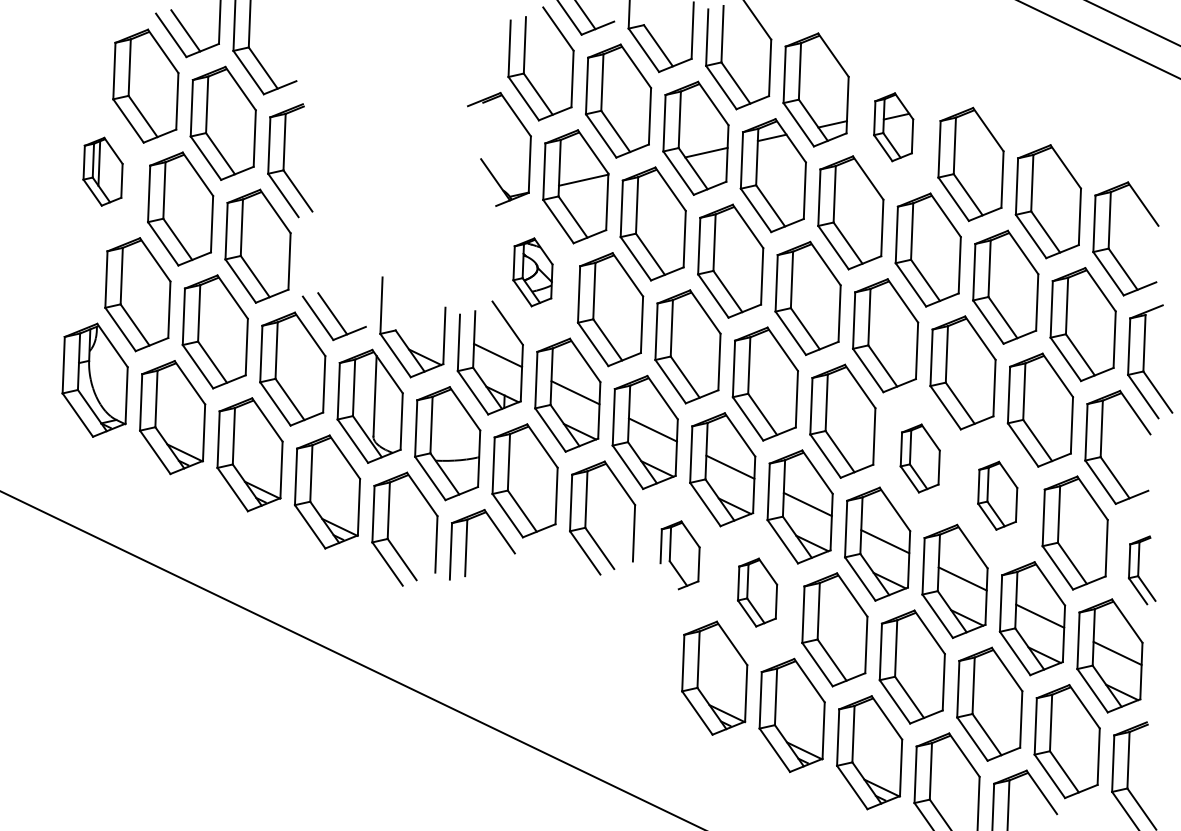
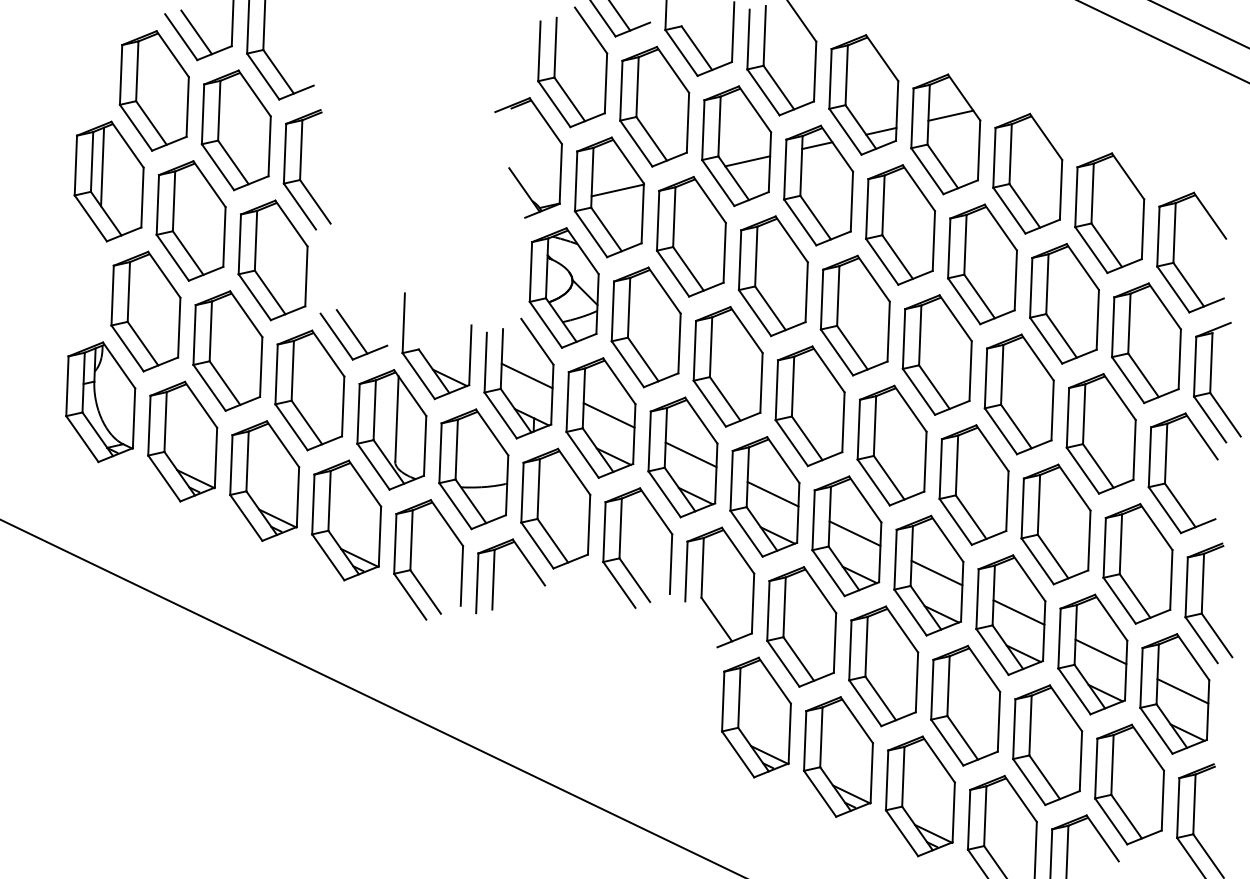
part: (893, 127) -> (945, 134), size x1.67
part: (102, 171) -> (108, 181), size x1.67
part: (532, 271) -> (563, 287), size x1.67
part: (919, 458) -> (973, 484), size x1.67
part: (997, 495) -> (1055, 524), size x1.67
part: (679, 555) -> (719, 587), size x1.67
part: (1141, 570) -> (1208, 603), size x1.67
part: (757, 592) -> (801, 626), size x1.67

